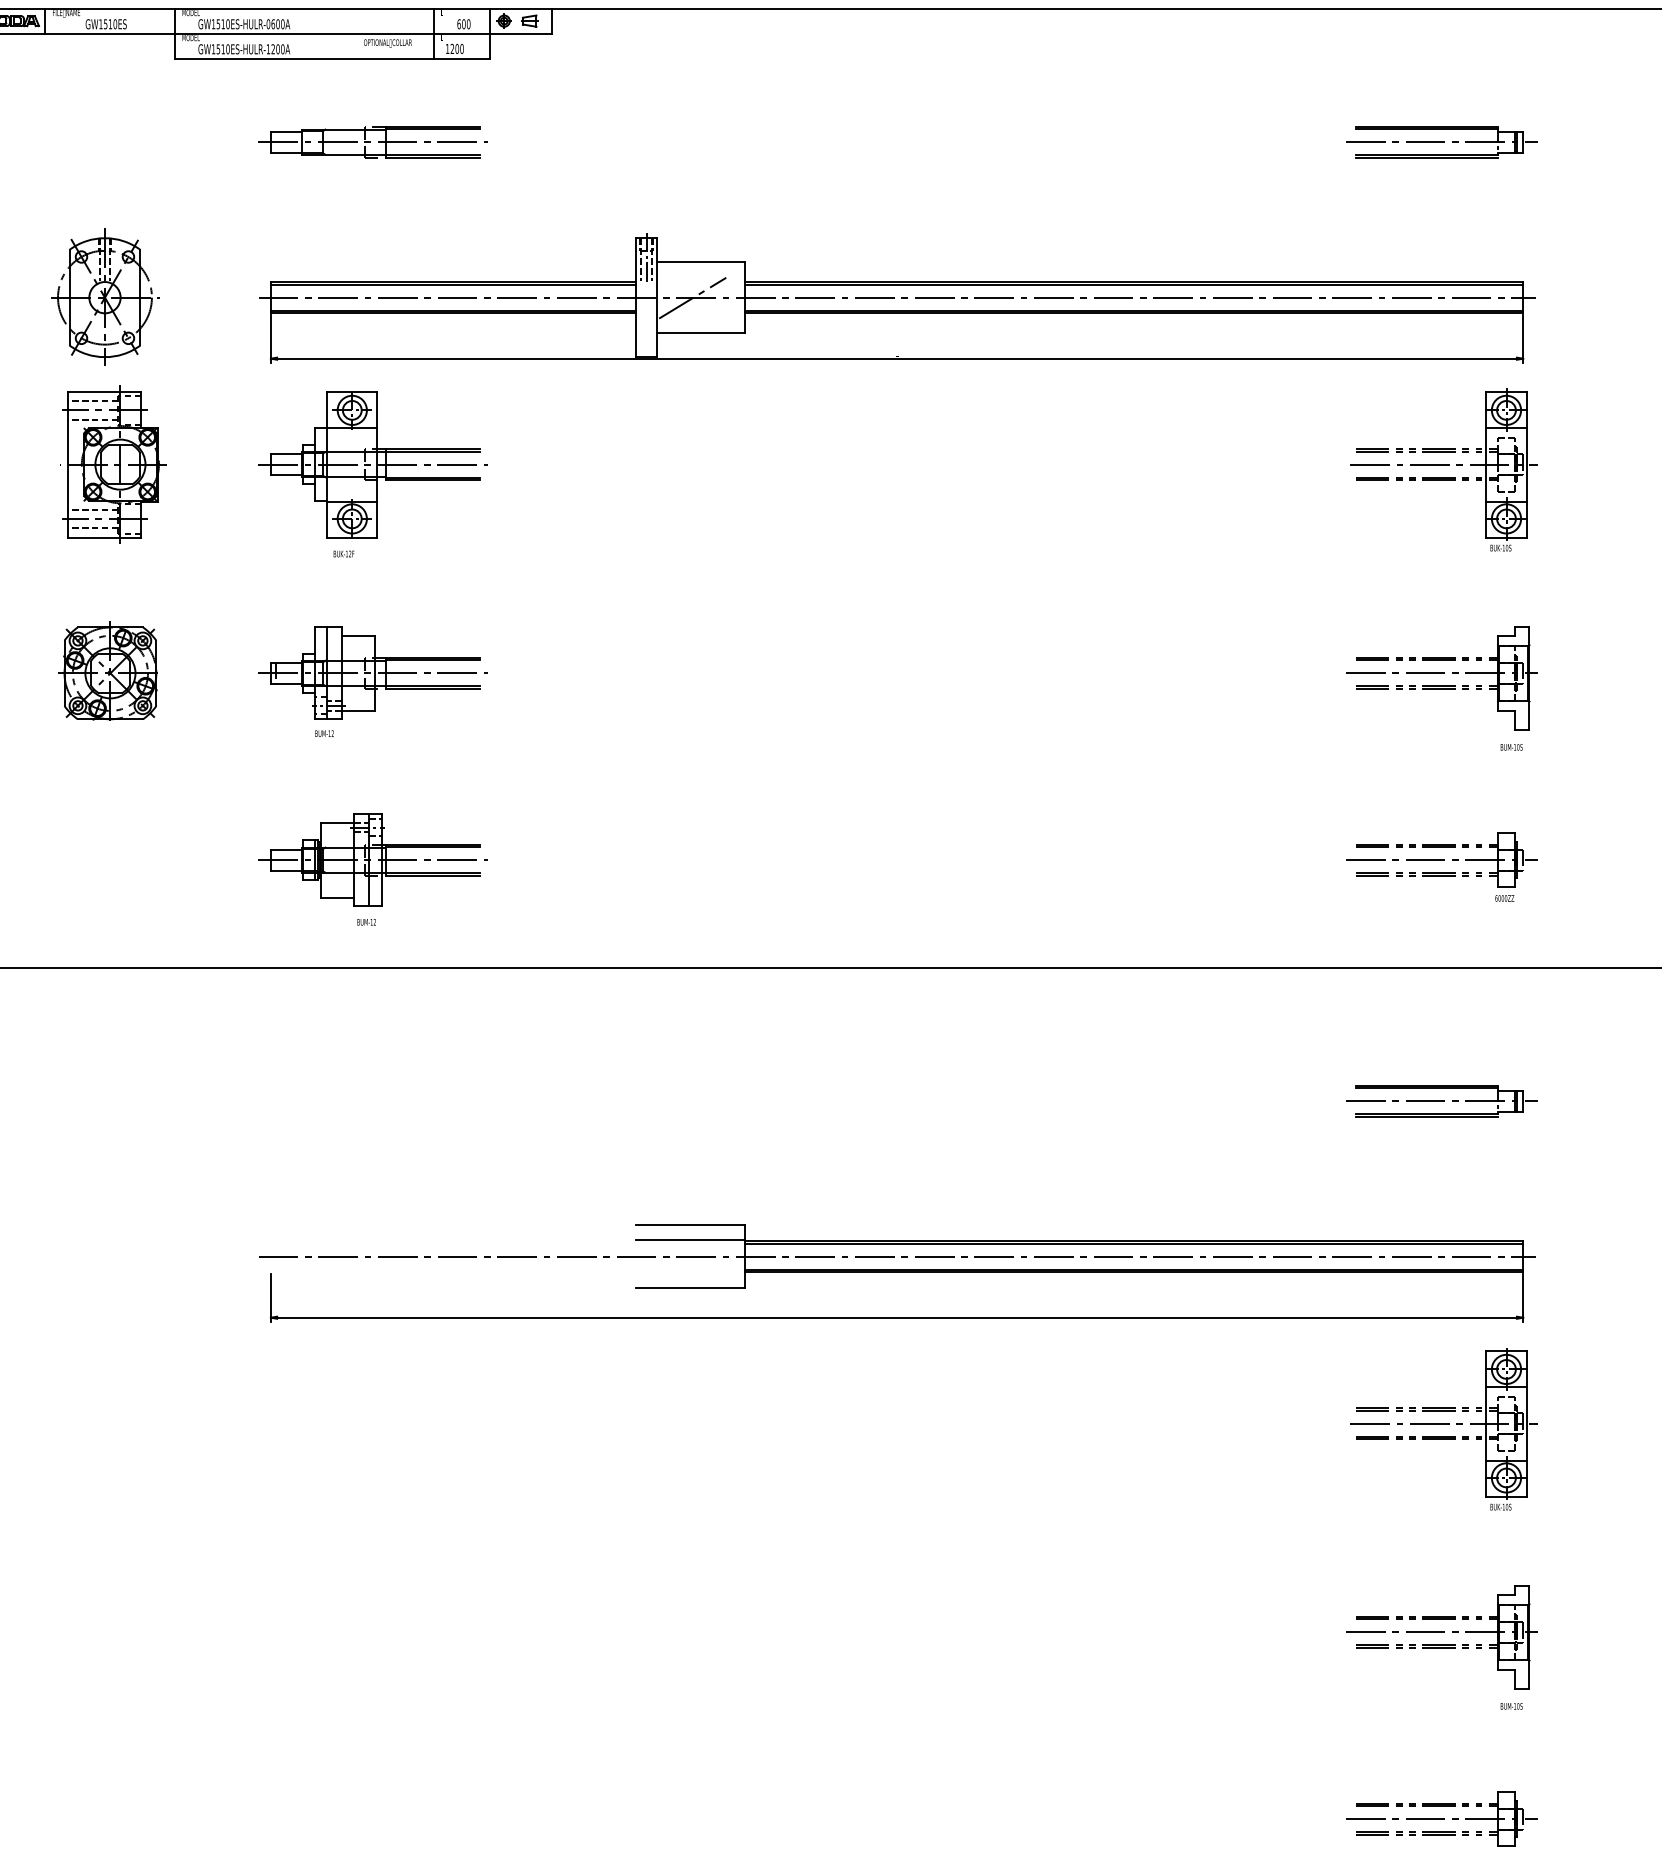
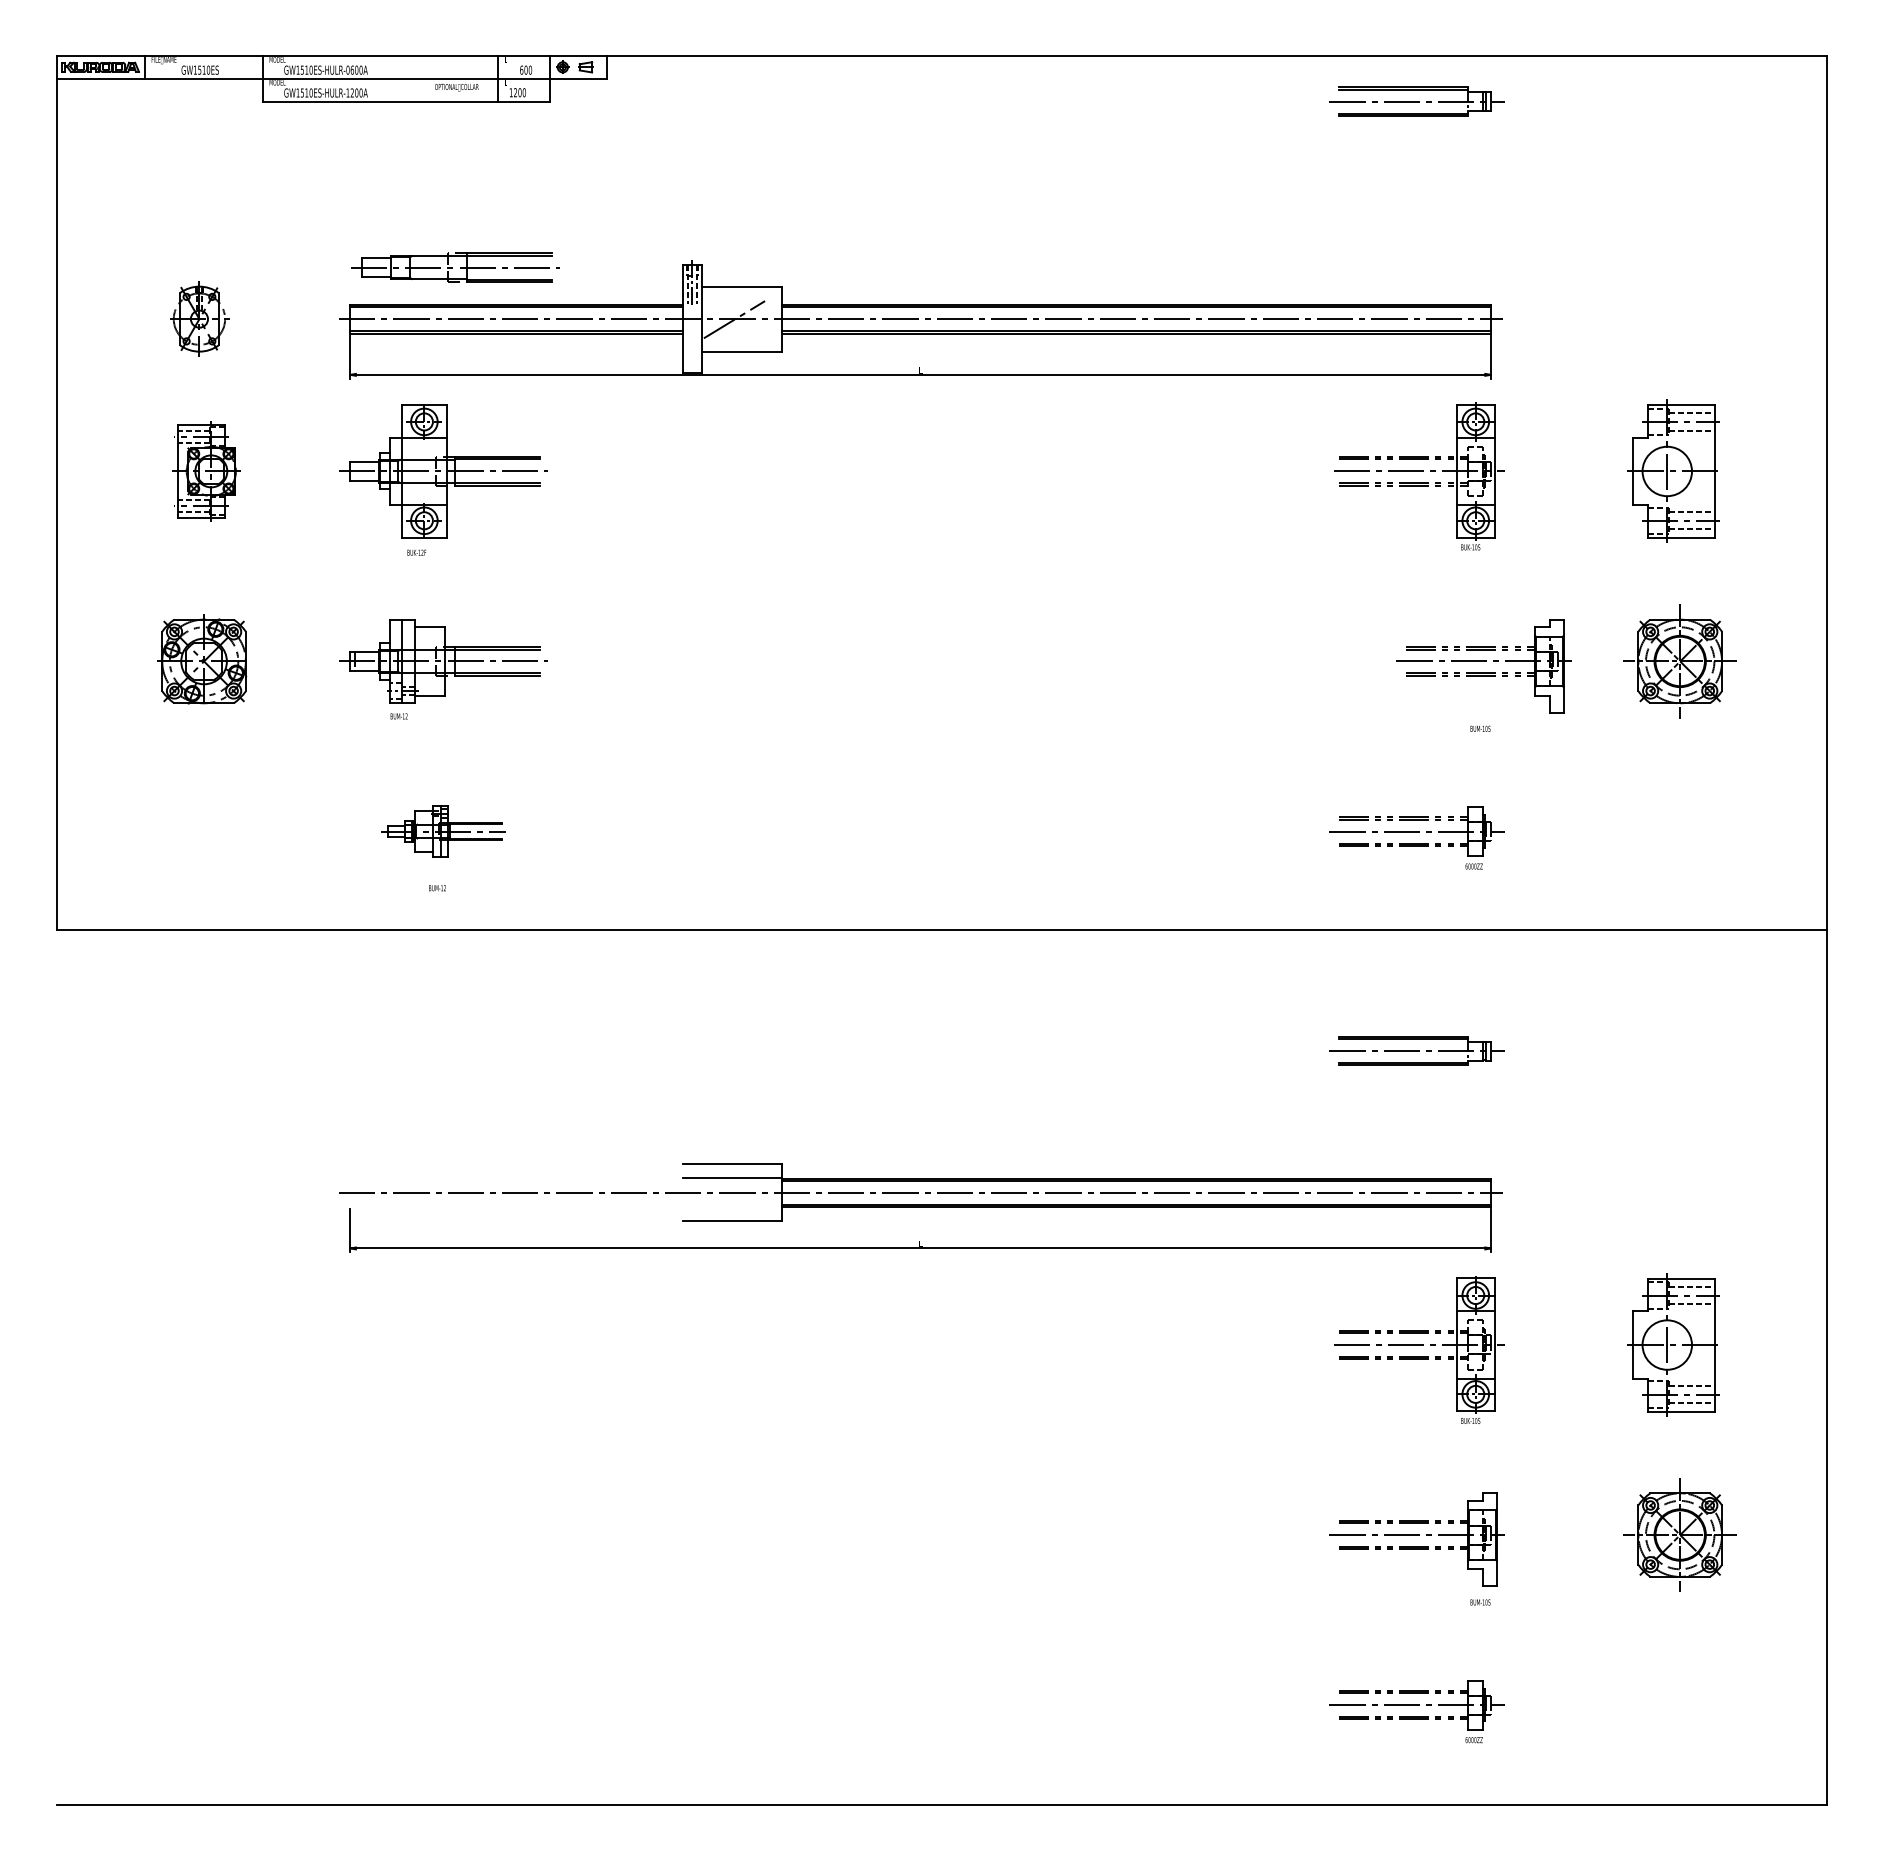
part: (373, 142) -> (455, 267), moved
part: (1441, 142) -> (1416, 101), moved
part: (105, 296) -> (199, 318), size x0.6
part: (113, 464) -> (206, 471), size x0.7
part: (1441, 678) -> (1483, 666), moved
part: (373, 860) -> (443, 831), size x0.6

